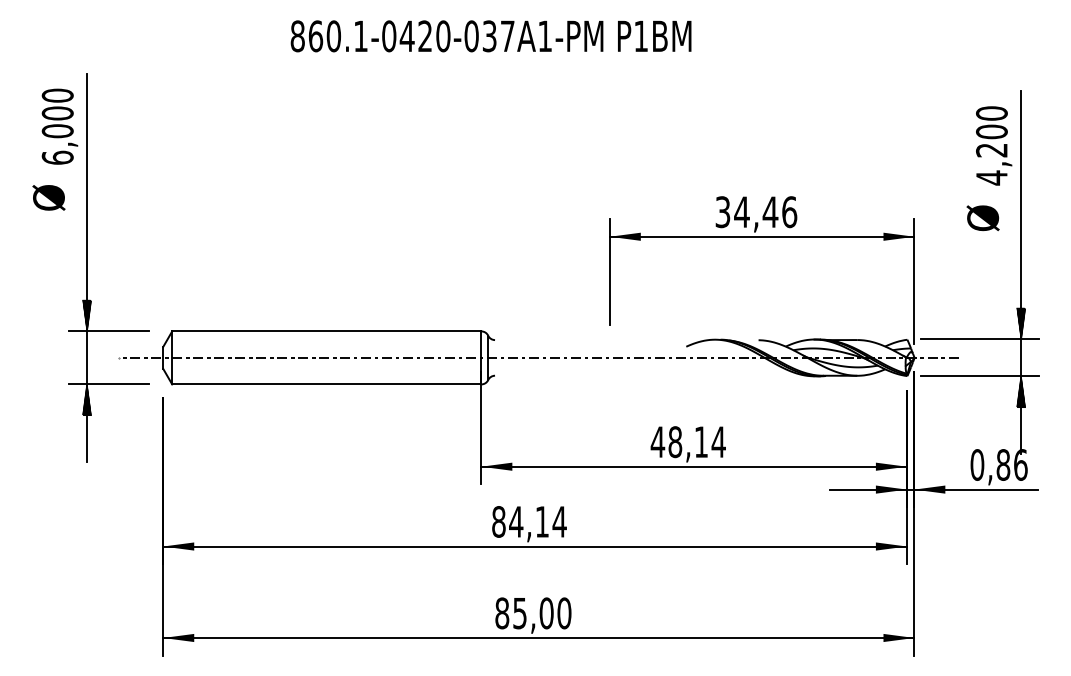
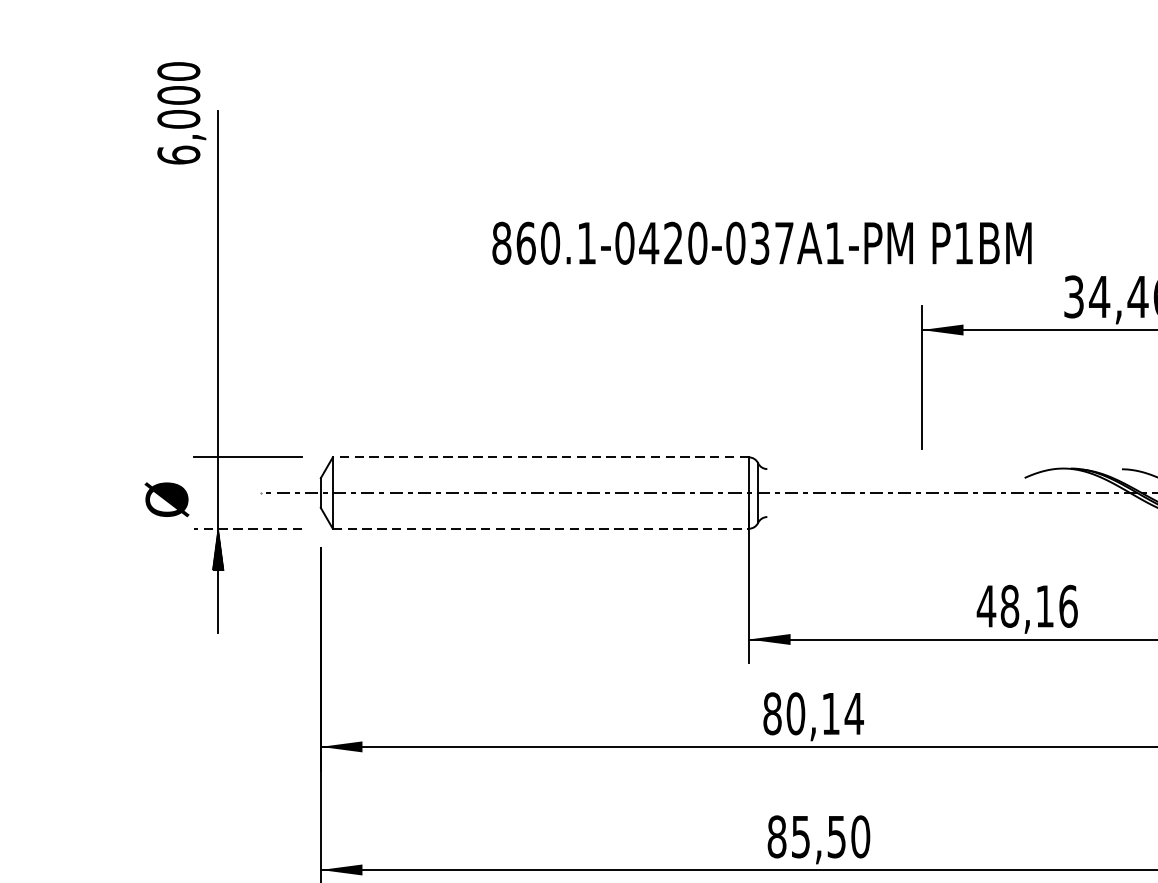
text: (490, 36) -> (761, 243), moved
text: (59, 126) -> (181, 112), moved
text: (48, 197) -> (166, 499), moved
hatch: (87, 315) -> (218, 435), removed
line: (326, 331) -> (540, 457), solid -> dashed
line: (109, 384) -> (248, 528), solid -> dashed
line: (326, 384) -> (540, 528), solid -> dashed
text: (718, 442) -> (1068, 606), 48,14 -> 48,16
text: (516, 521) -> (796, 713), 84,14 -> 80,14
text: (546, 613) -> (836, 837), 85,00 -> 85,50

